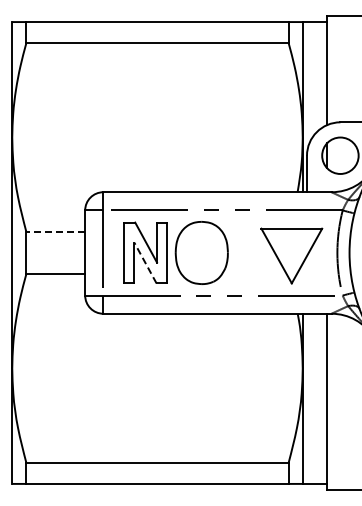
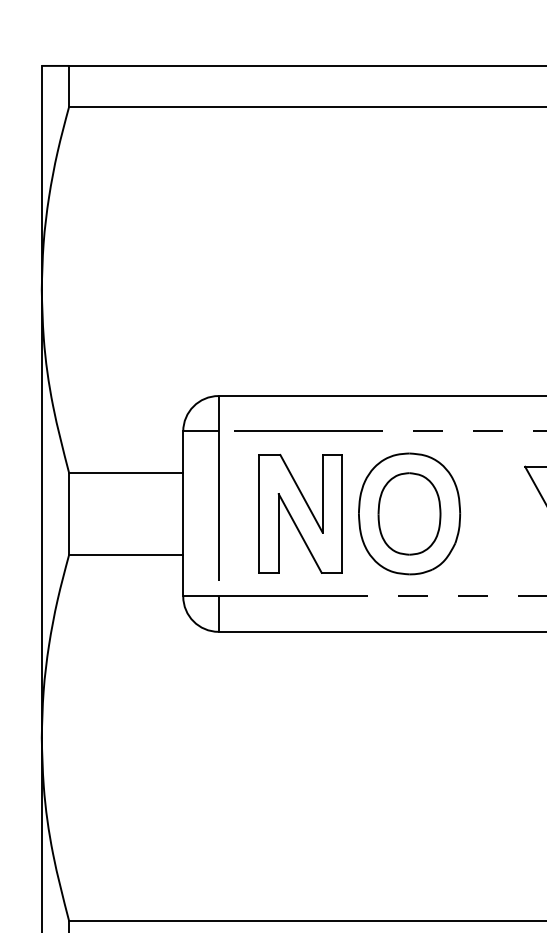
line: (55, 231) -> (125, 472), dashed -> solid
part: (201, 252) -> (408, 512), added
line: (145, 262) -> (300, 532), dashed -> solid

